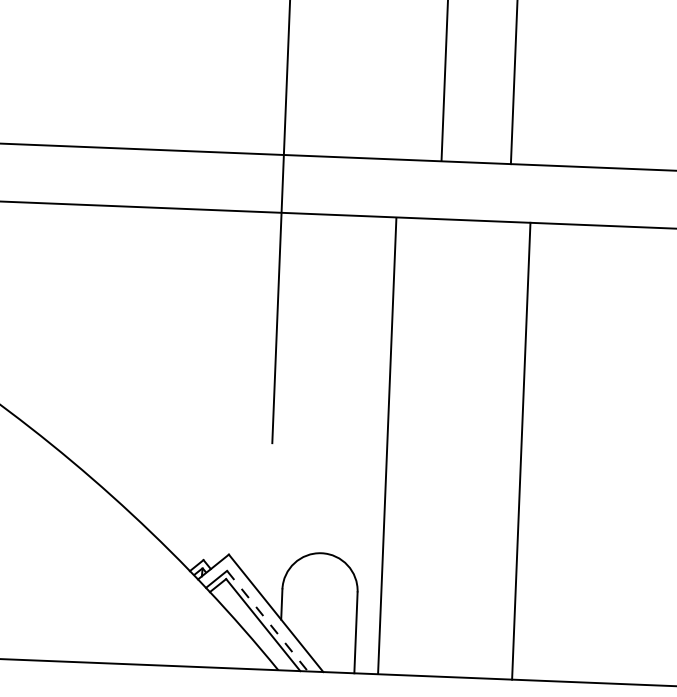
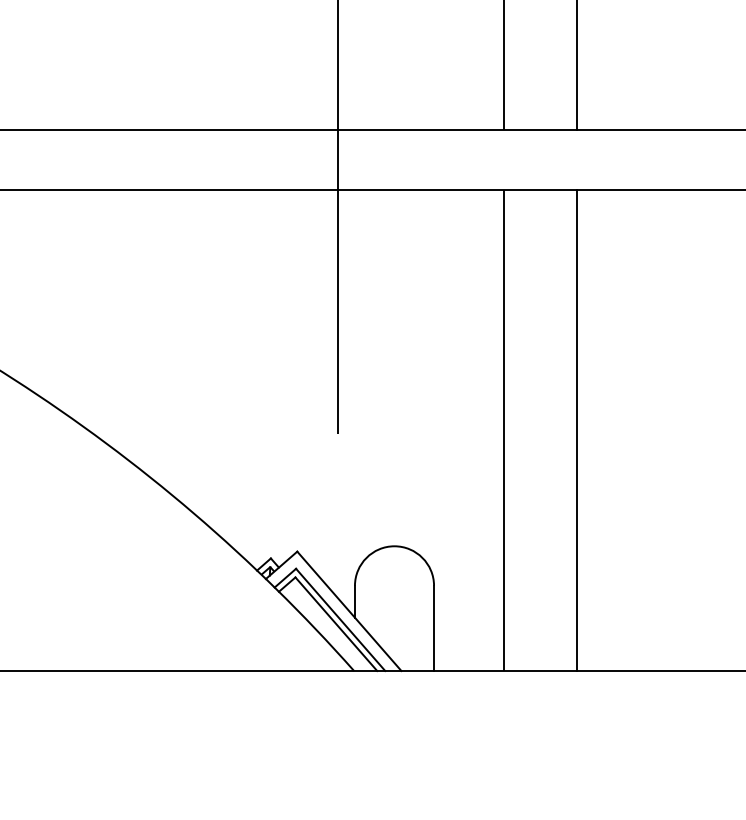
line: (387, 445) -> (504, 430), moved
line: (520, 450) -> (576, 430), moved
line: (267, 620) -> (340, 619), dashed -> solid

